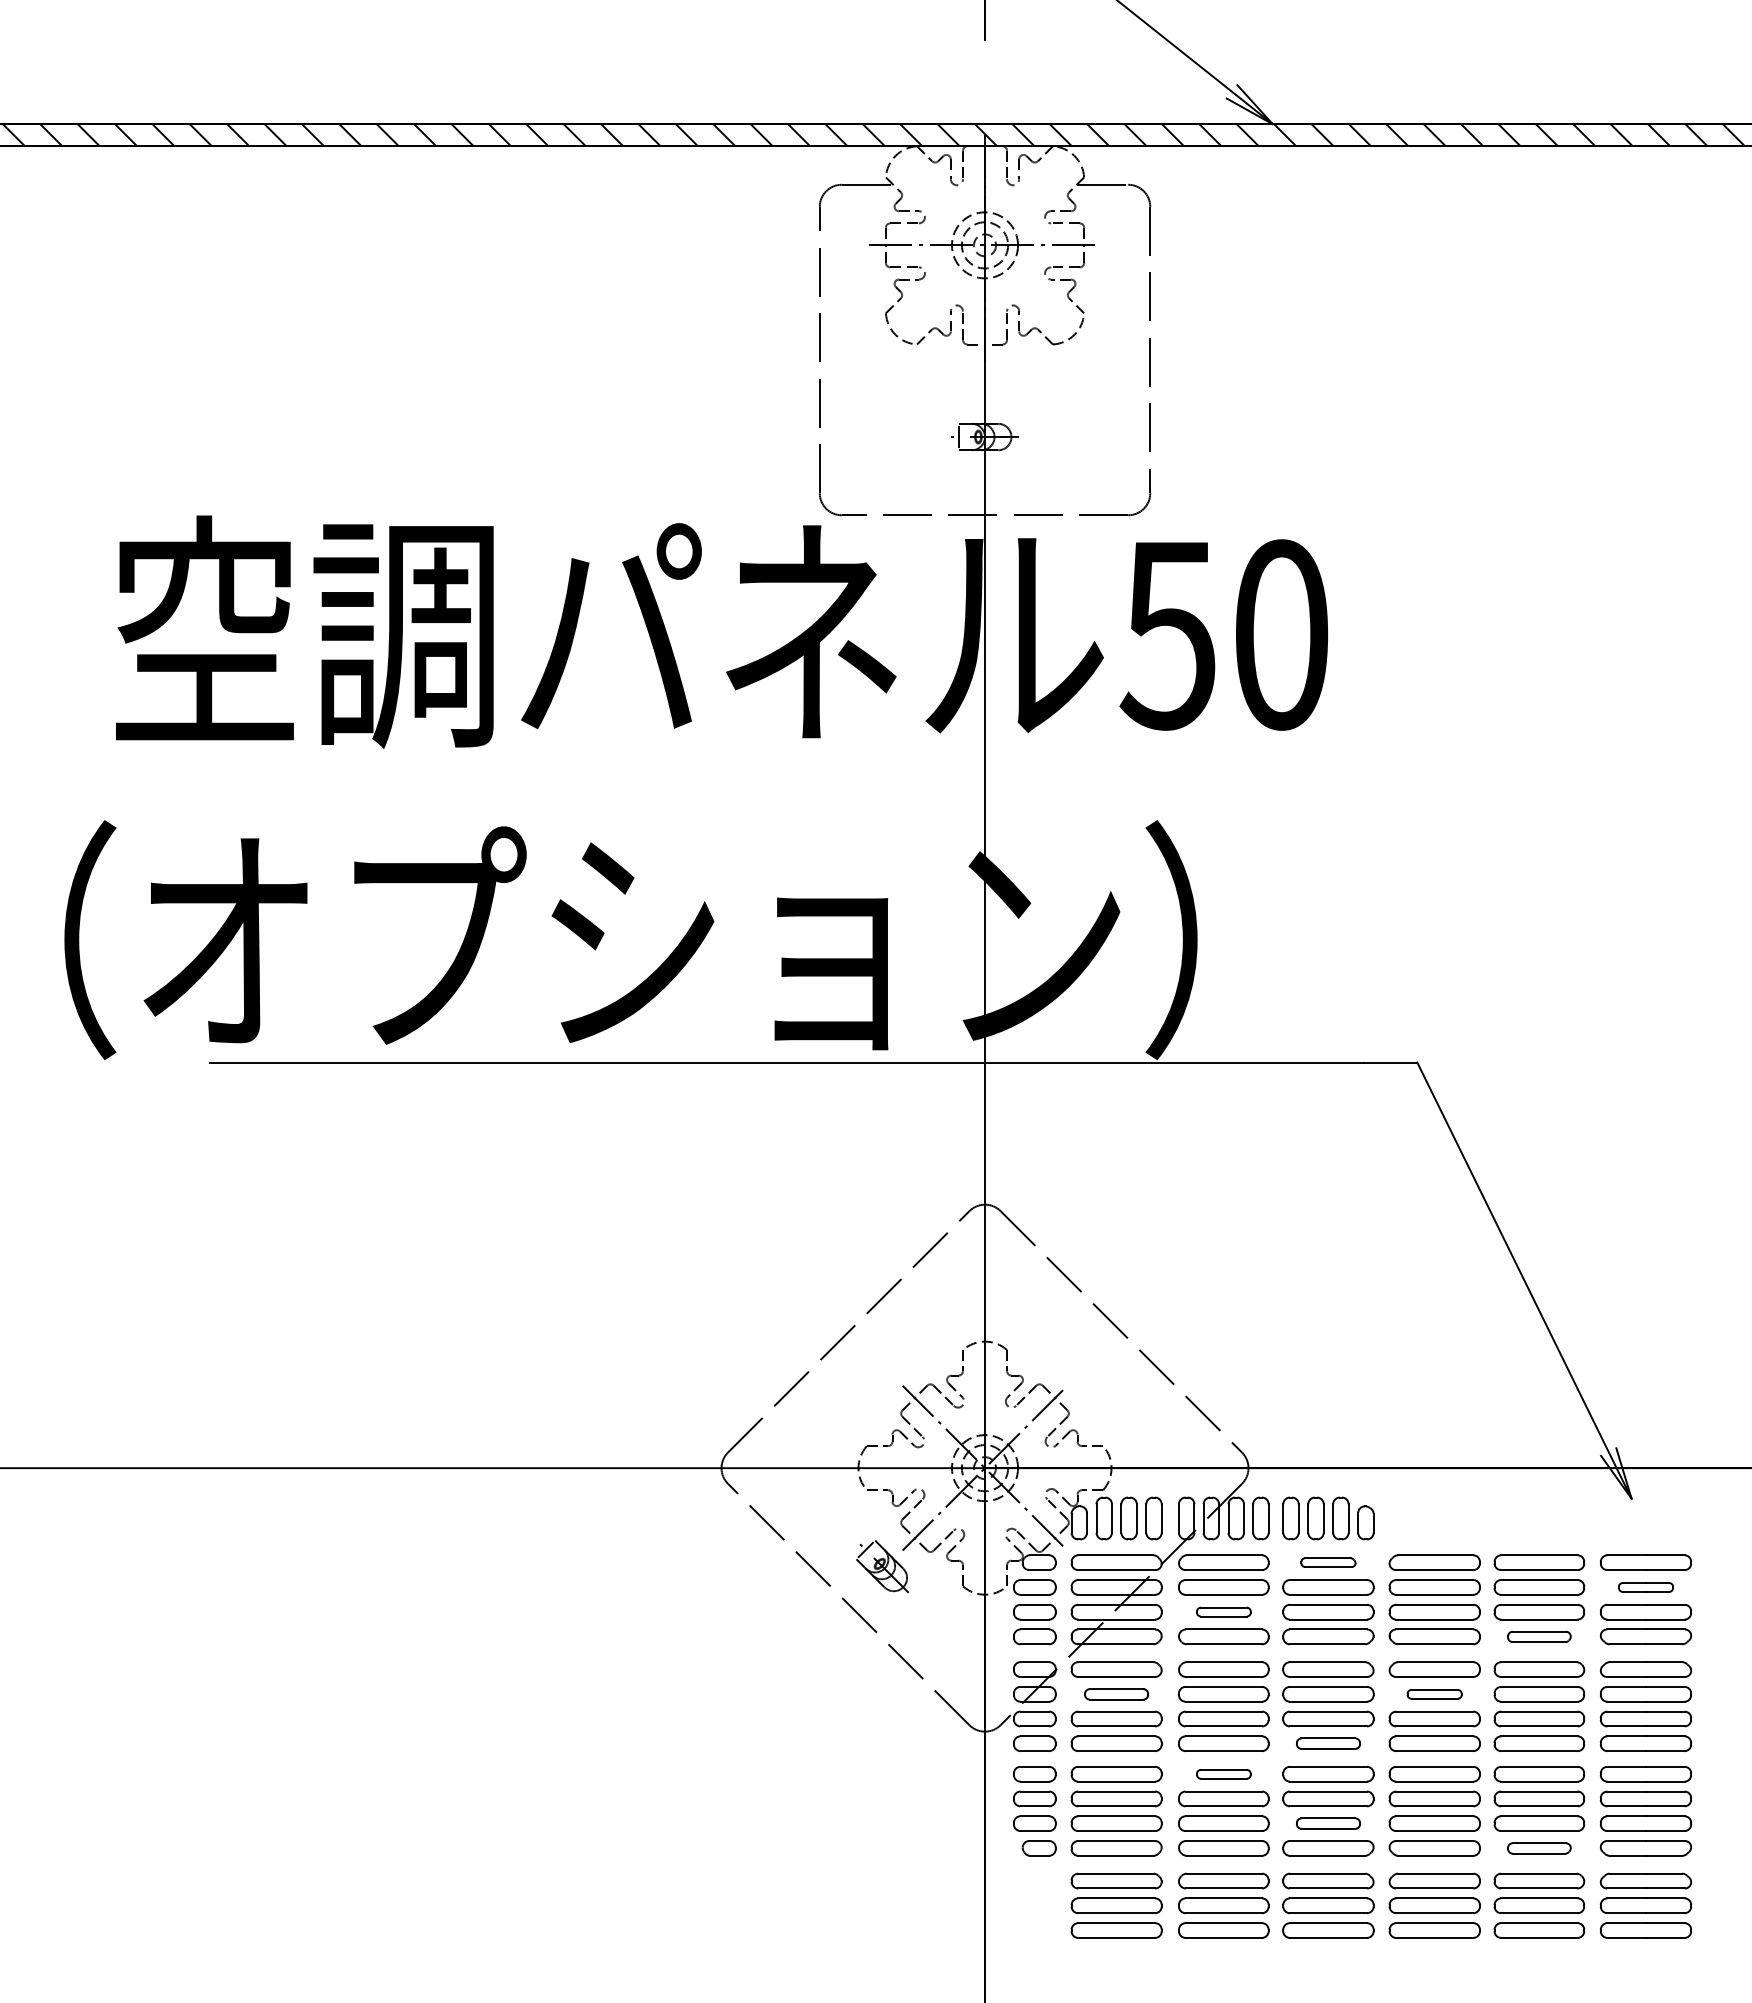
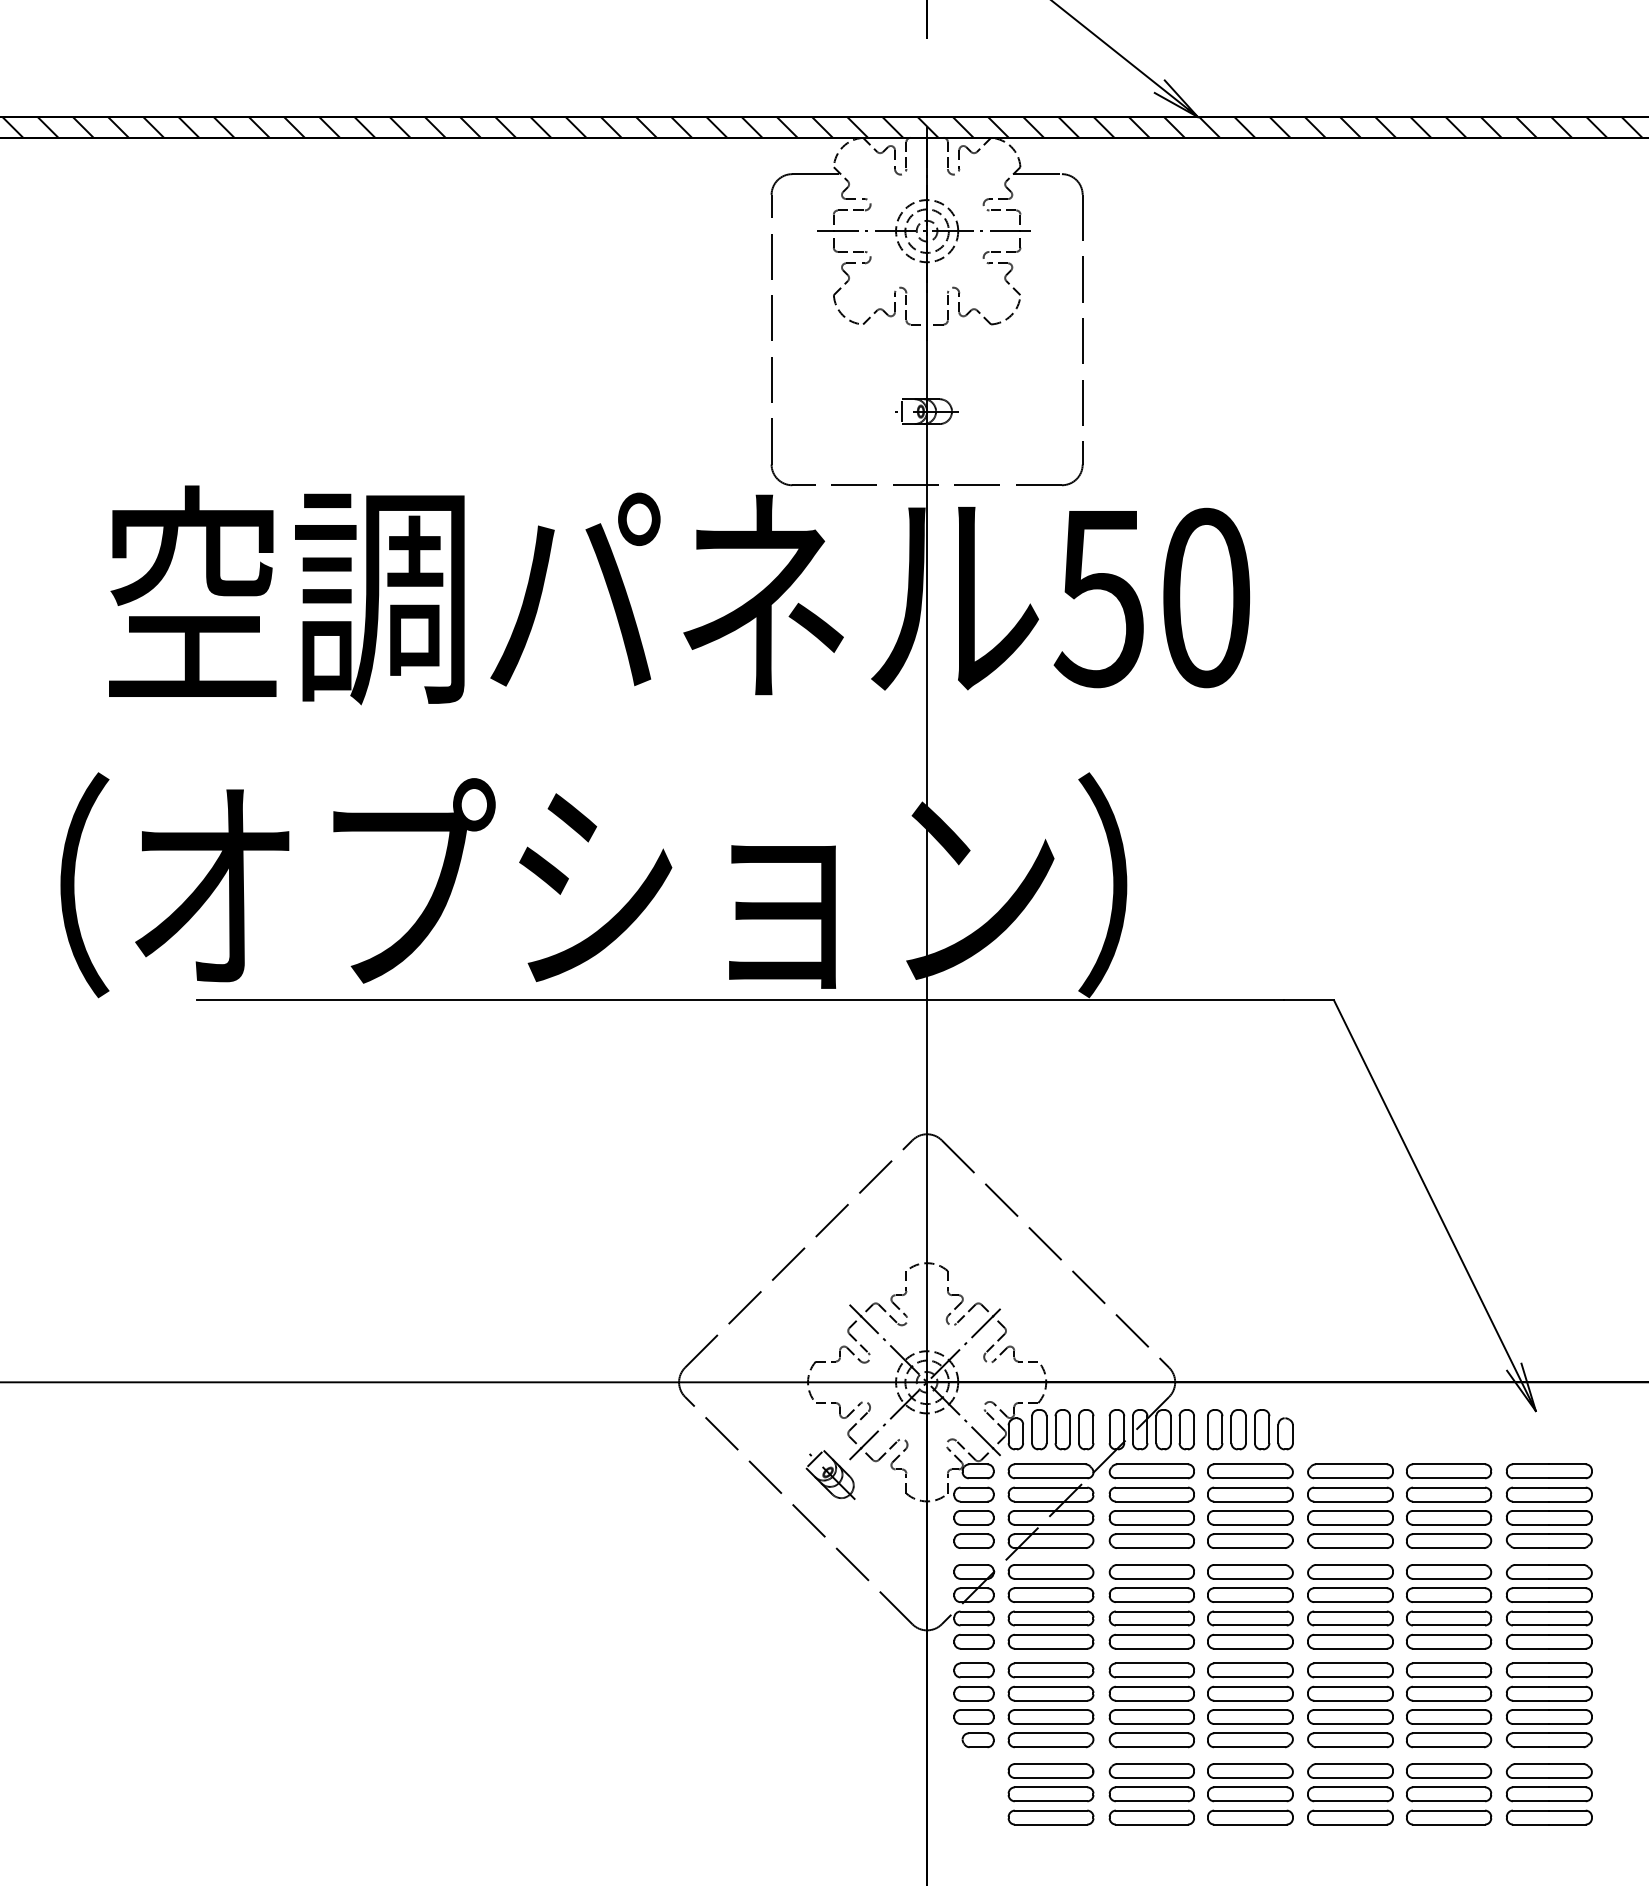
part: (1328, 1562) -> (1250, 1471), size x1.67
part: (1645, 1587) -> (1548, 1494), size x1.67
part: (1223, 1611) -> (1151, 1517), size x1.67
part: (1539, 1636) -> (1449, 1540), size x1.43
part: (1116, 1694) -> (1050, 1595), size x1.43
part: (1434, 1694) -> (1350, 1595), size x1.67
part: (1328, 1743) -> (1250, 1641), size x1.43
part: (1223, 1774) -> (1151, 1670), size x1.67
part: (1328, 1823) -> (1250, 1716), size x1.43
part: (1539, 1848) -> (1449, 1740), size x1.43

